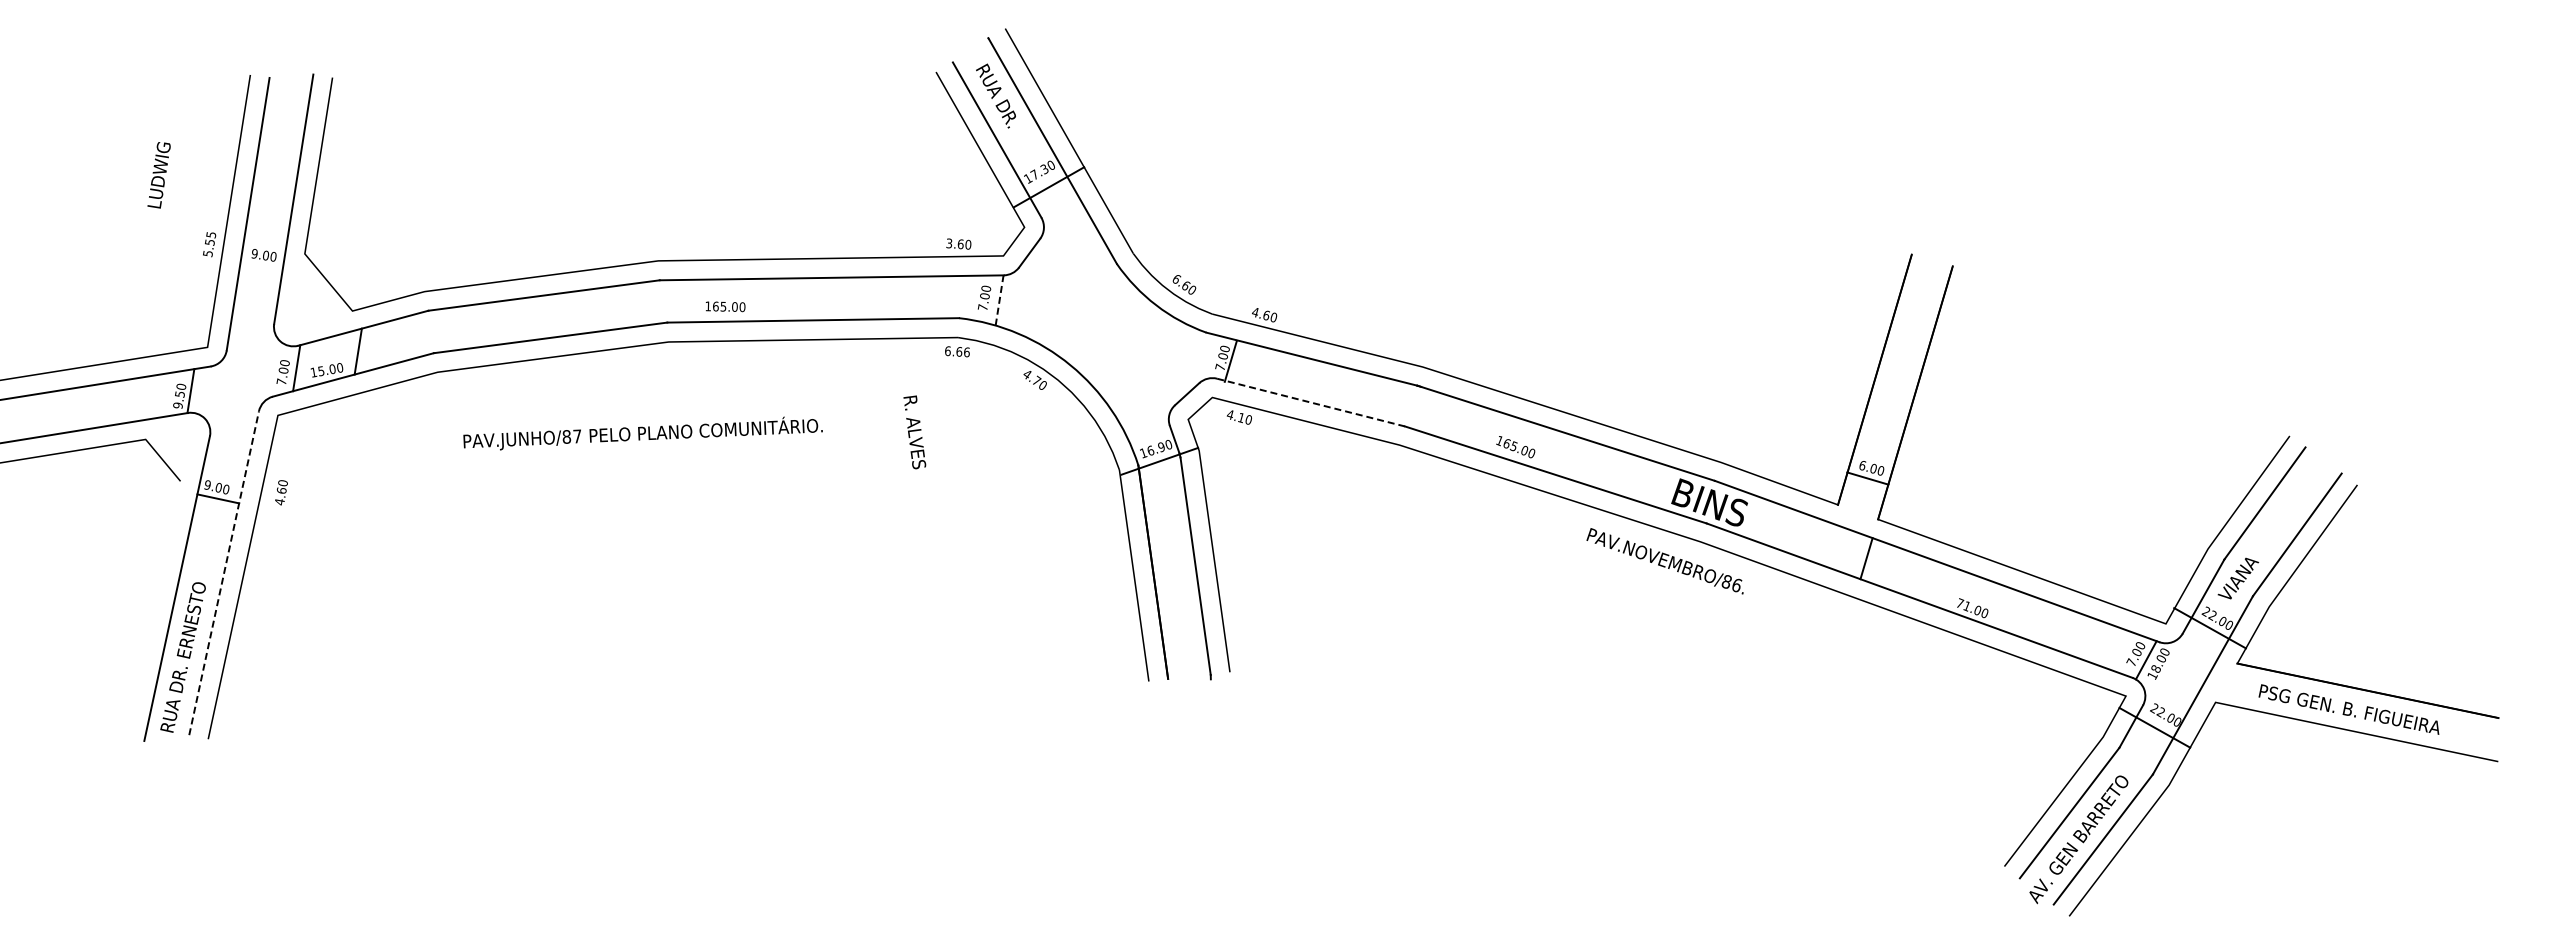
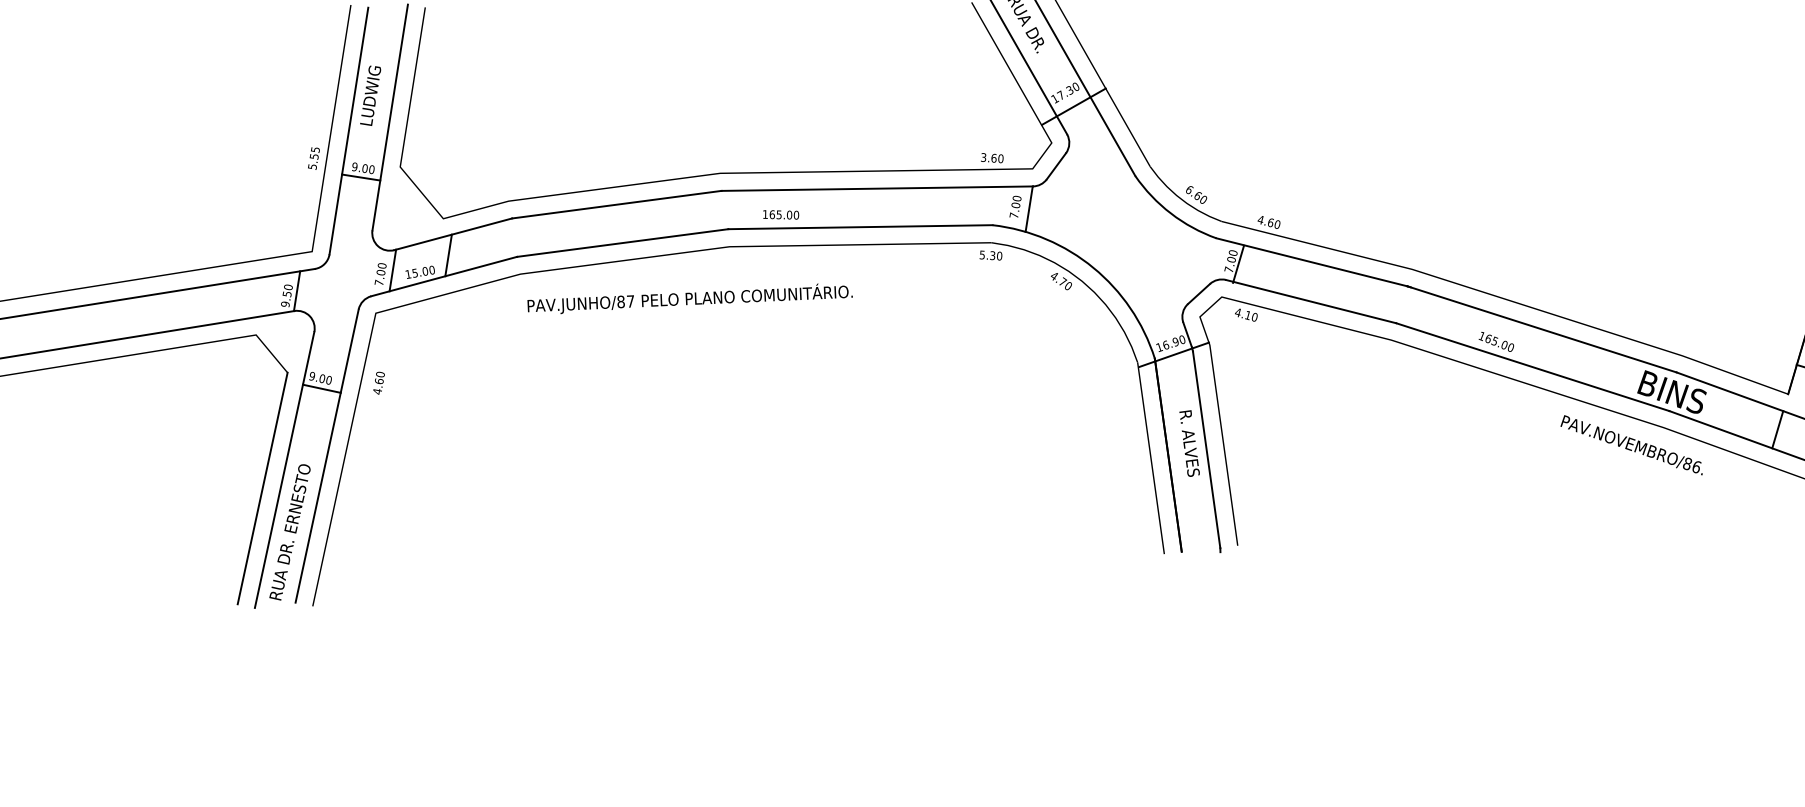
text: (158, 175) -> (370, 96), moved
line: (261, 265) -> (360, 177), added
line: (999, 299) -> (1029, 208), dashed -> solid
text: (956, 351) -> (990, 255), 6.66 -> 5.30
line: (1311, 402) -> (1311, 301), dashed -> solid
text: (914, 432) -> (1189, 443), moved
text: (642, 433) -> (689, 298), moved
line: (1826, 543) -> (1777, 429), added
line: (224, 573) -> (327, 456), dashed -> solid
line: (152, 608) -> (262, 488), added

